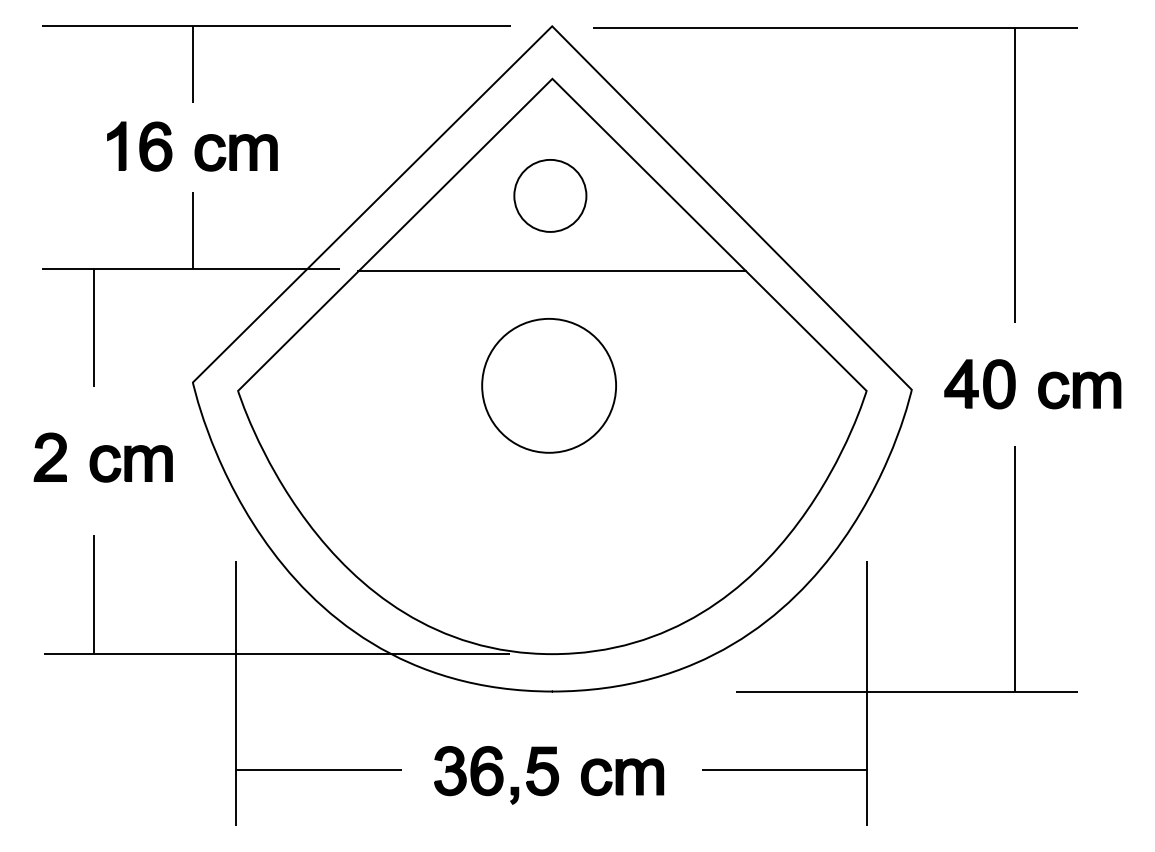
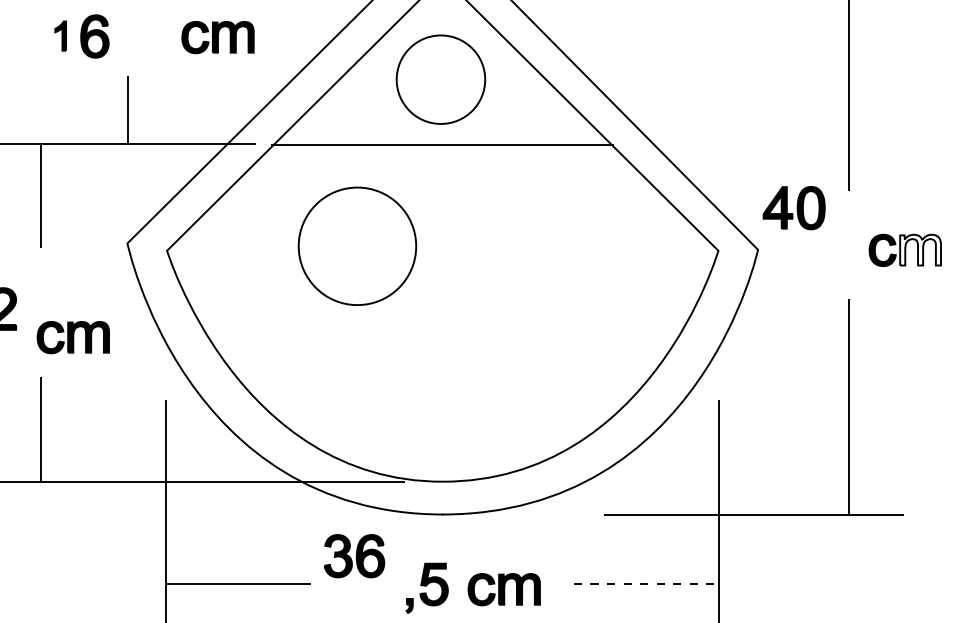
part: (116, 145) -> (60, 35), size x0.7
part: (235, 152) -> (217, 37), moved
part: (550, 195) -> (441, 79), size x1.4
part: (979, 384) -> (793, 208), moved
part: (548, 385) -> (356, 246), moved
fill: (1096, 389) -> (920, 249), removed
part: (130, 463) -> (72, 337), moved
line: (784, 770) -> (646, 583), solid -> dashed
part: (468, 771) -> (354, 556), moved

